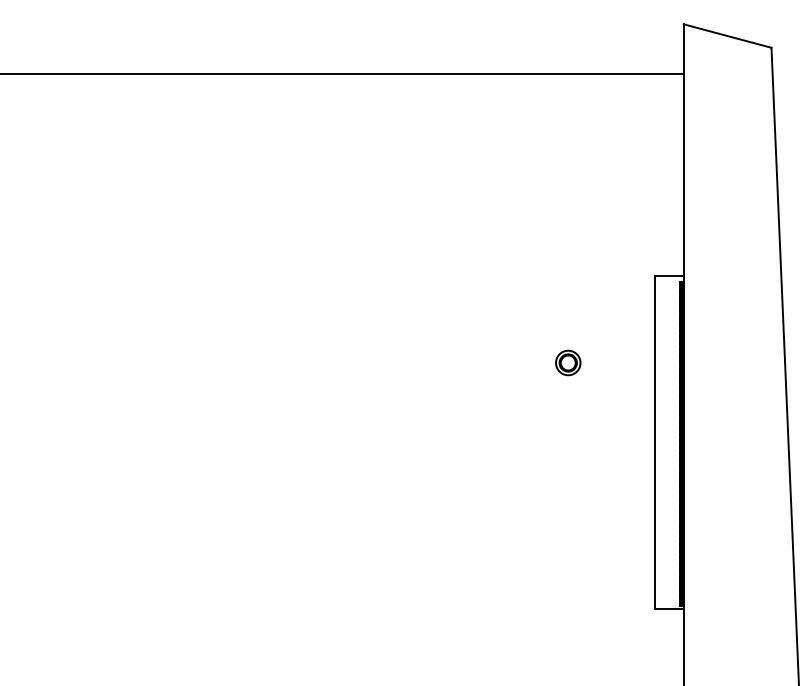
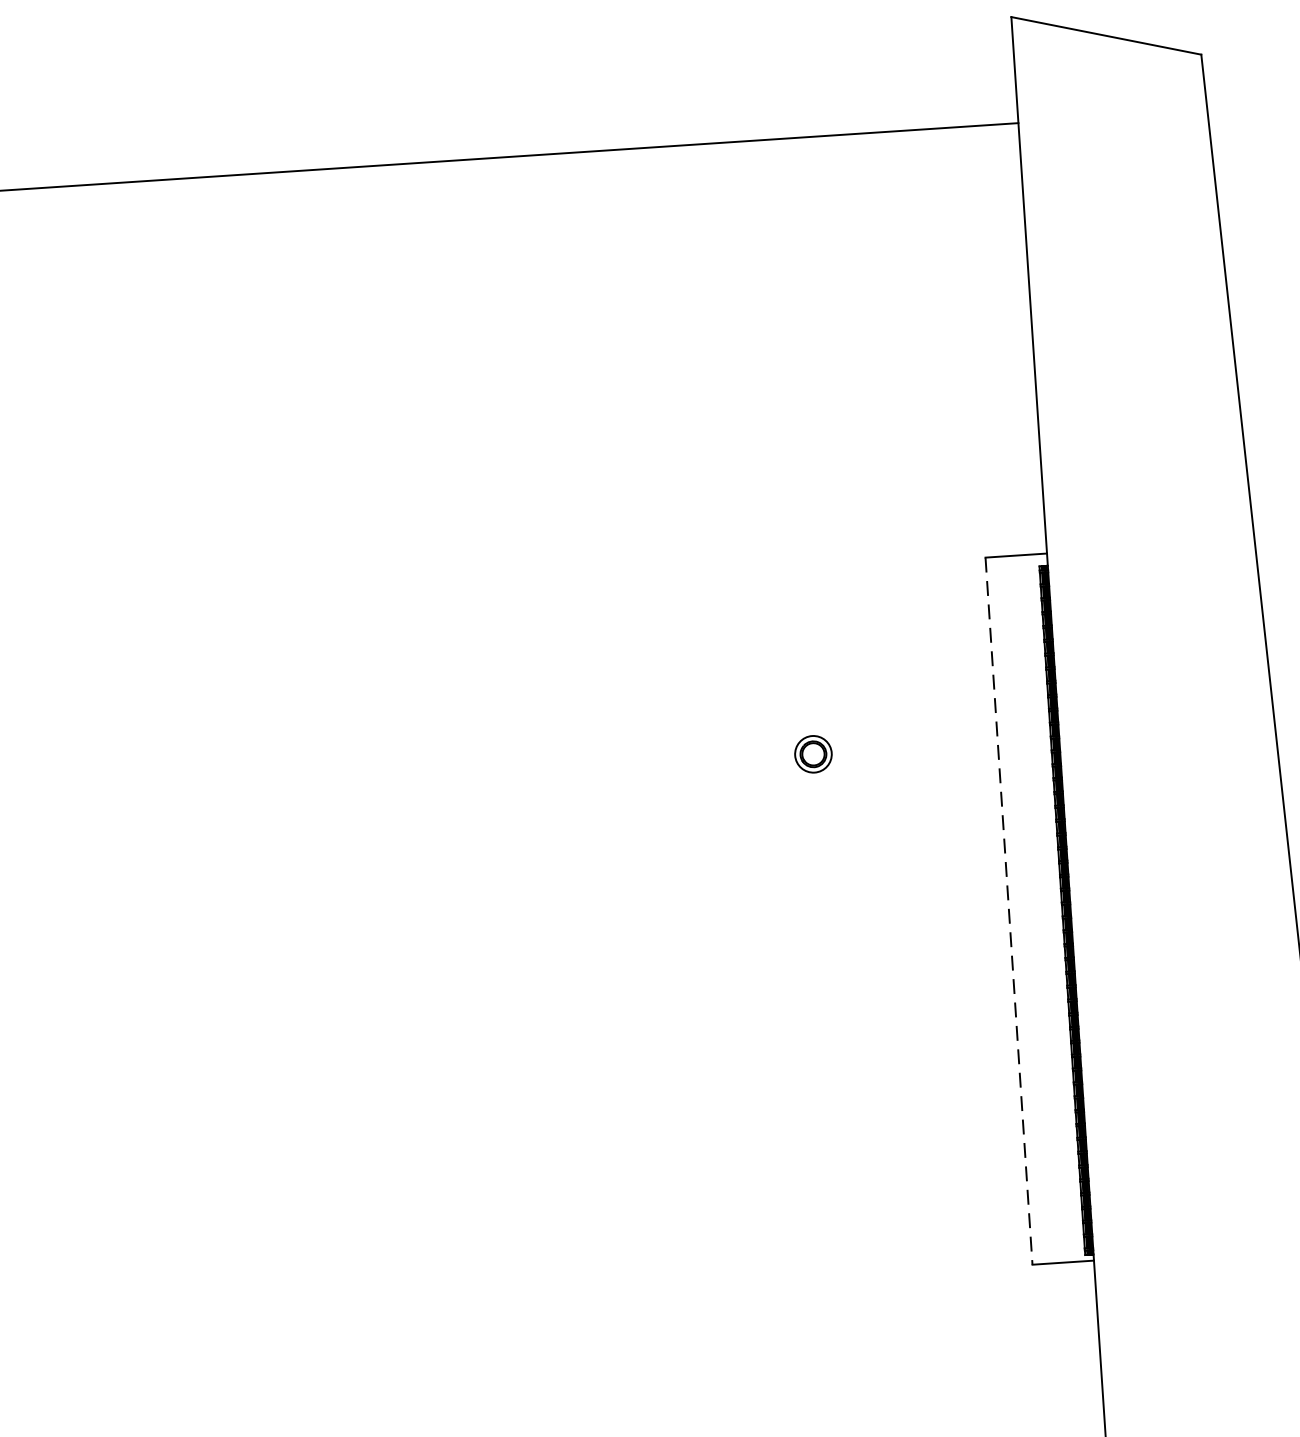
part: (568, 362) -> (813, 753), size x0.7
line: (654, 442) -> (1008, 911), solid -> dashed

